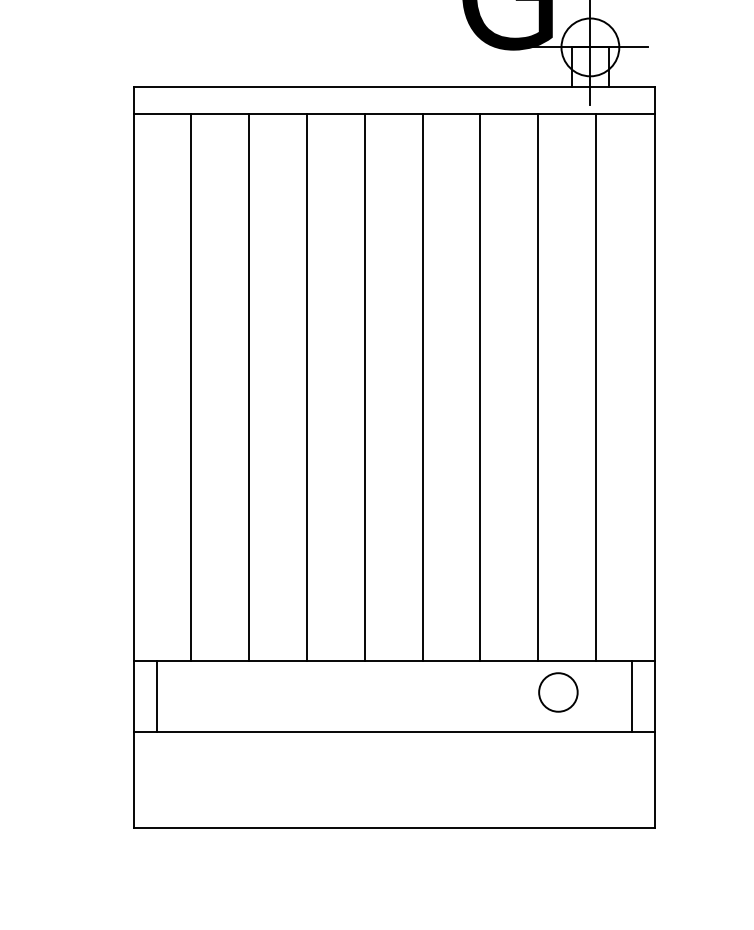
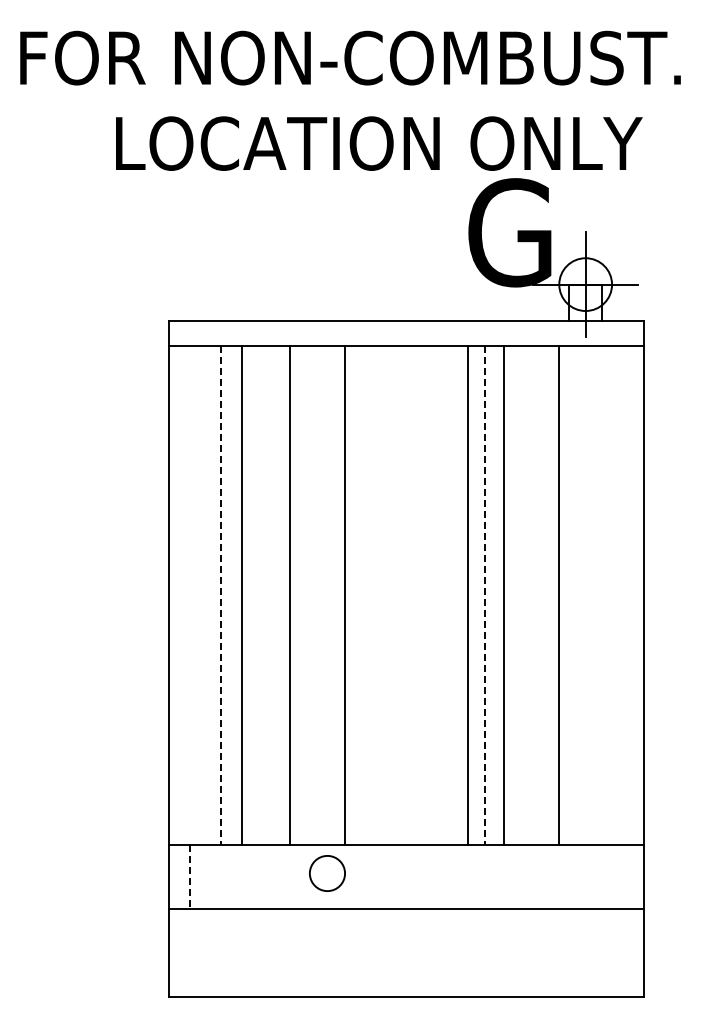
line: (249, 386) -> (242, 594), moved
line: (306, 386) -> (289, 594), moved
line: (364, 386) -> (344, 594), moved
line: (422, 386) -> (467, 594), moved
line: (538, 386) -> (504, 594), moved
line: (595, 386) -> (558, 594), moved
line: (191, 387) -> (221, 595), solid -> dashed
line: (480, 387) -> (485, 595), solid -> dashed
circle: (558, 692) -> (327, 873), moved
line: (631, 695) -> (623, 876), removed
line: (156, 696) -> (189, 877), solid -> dashed

